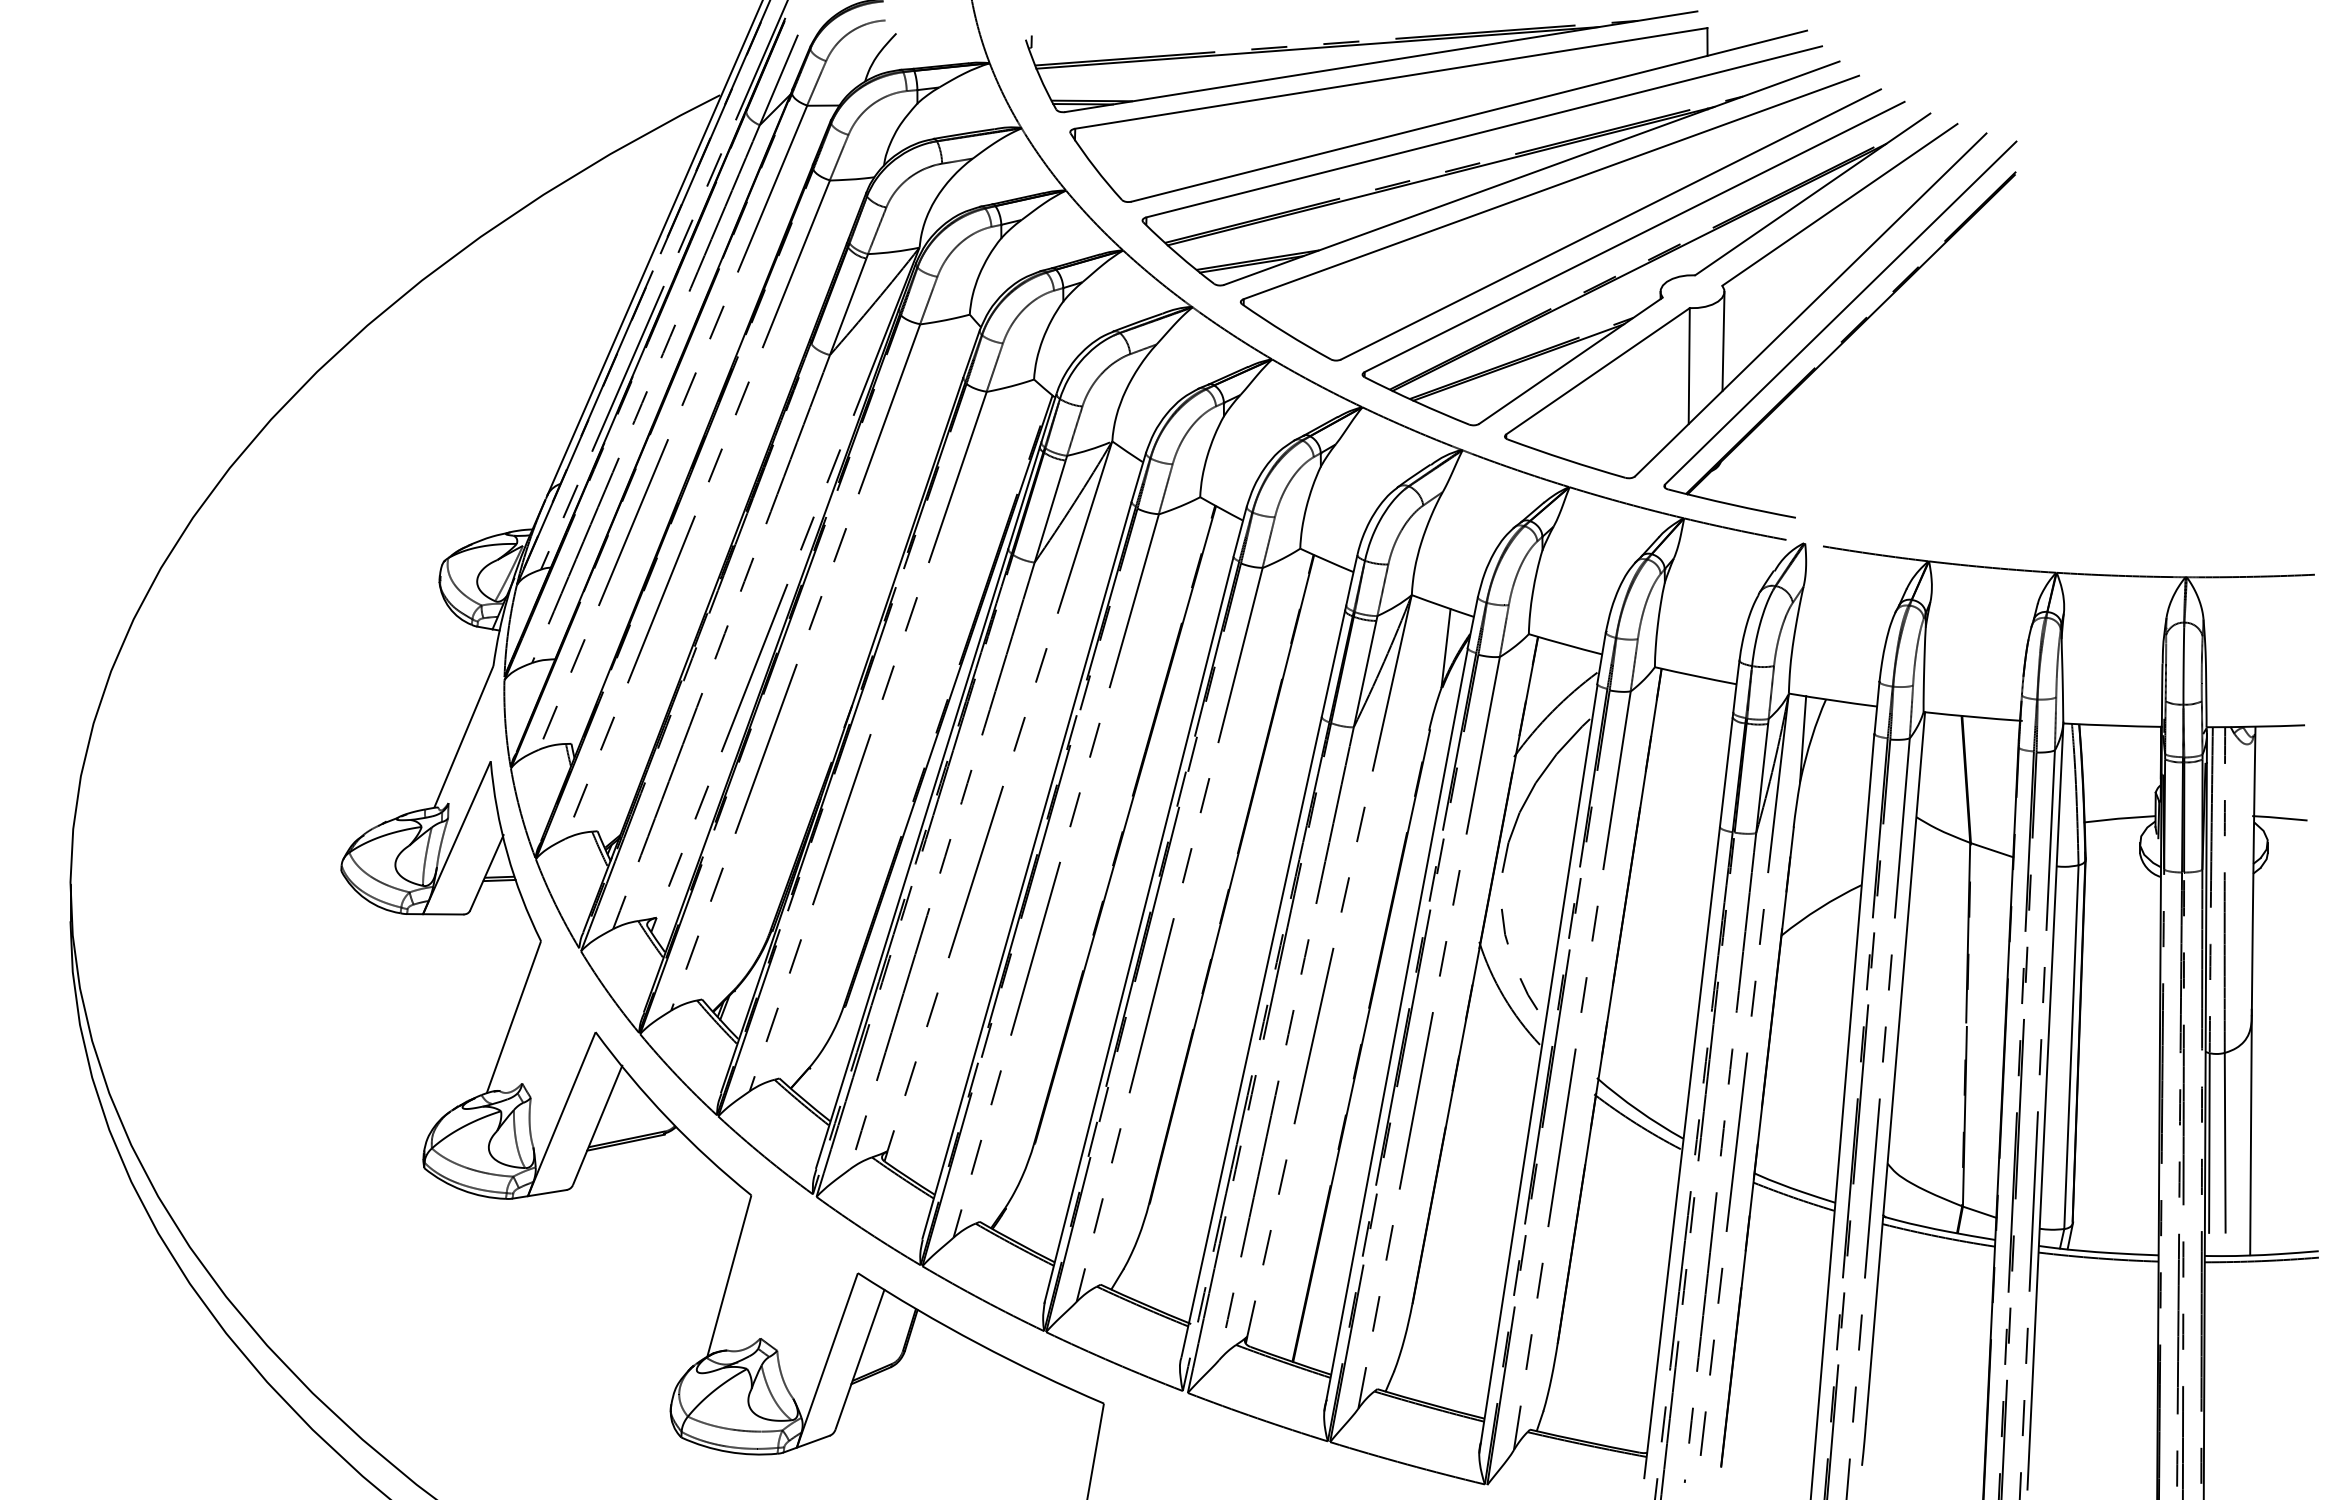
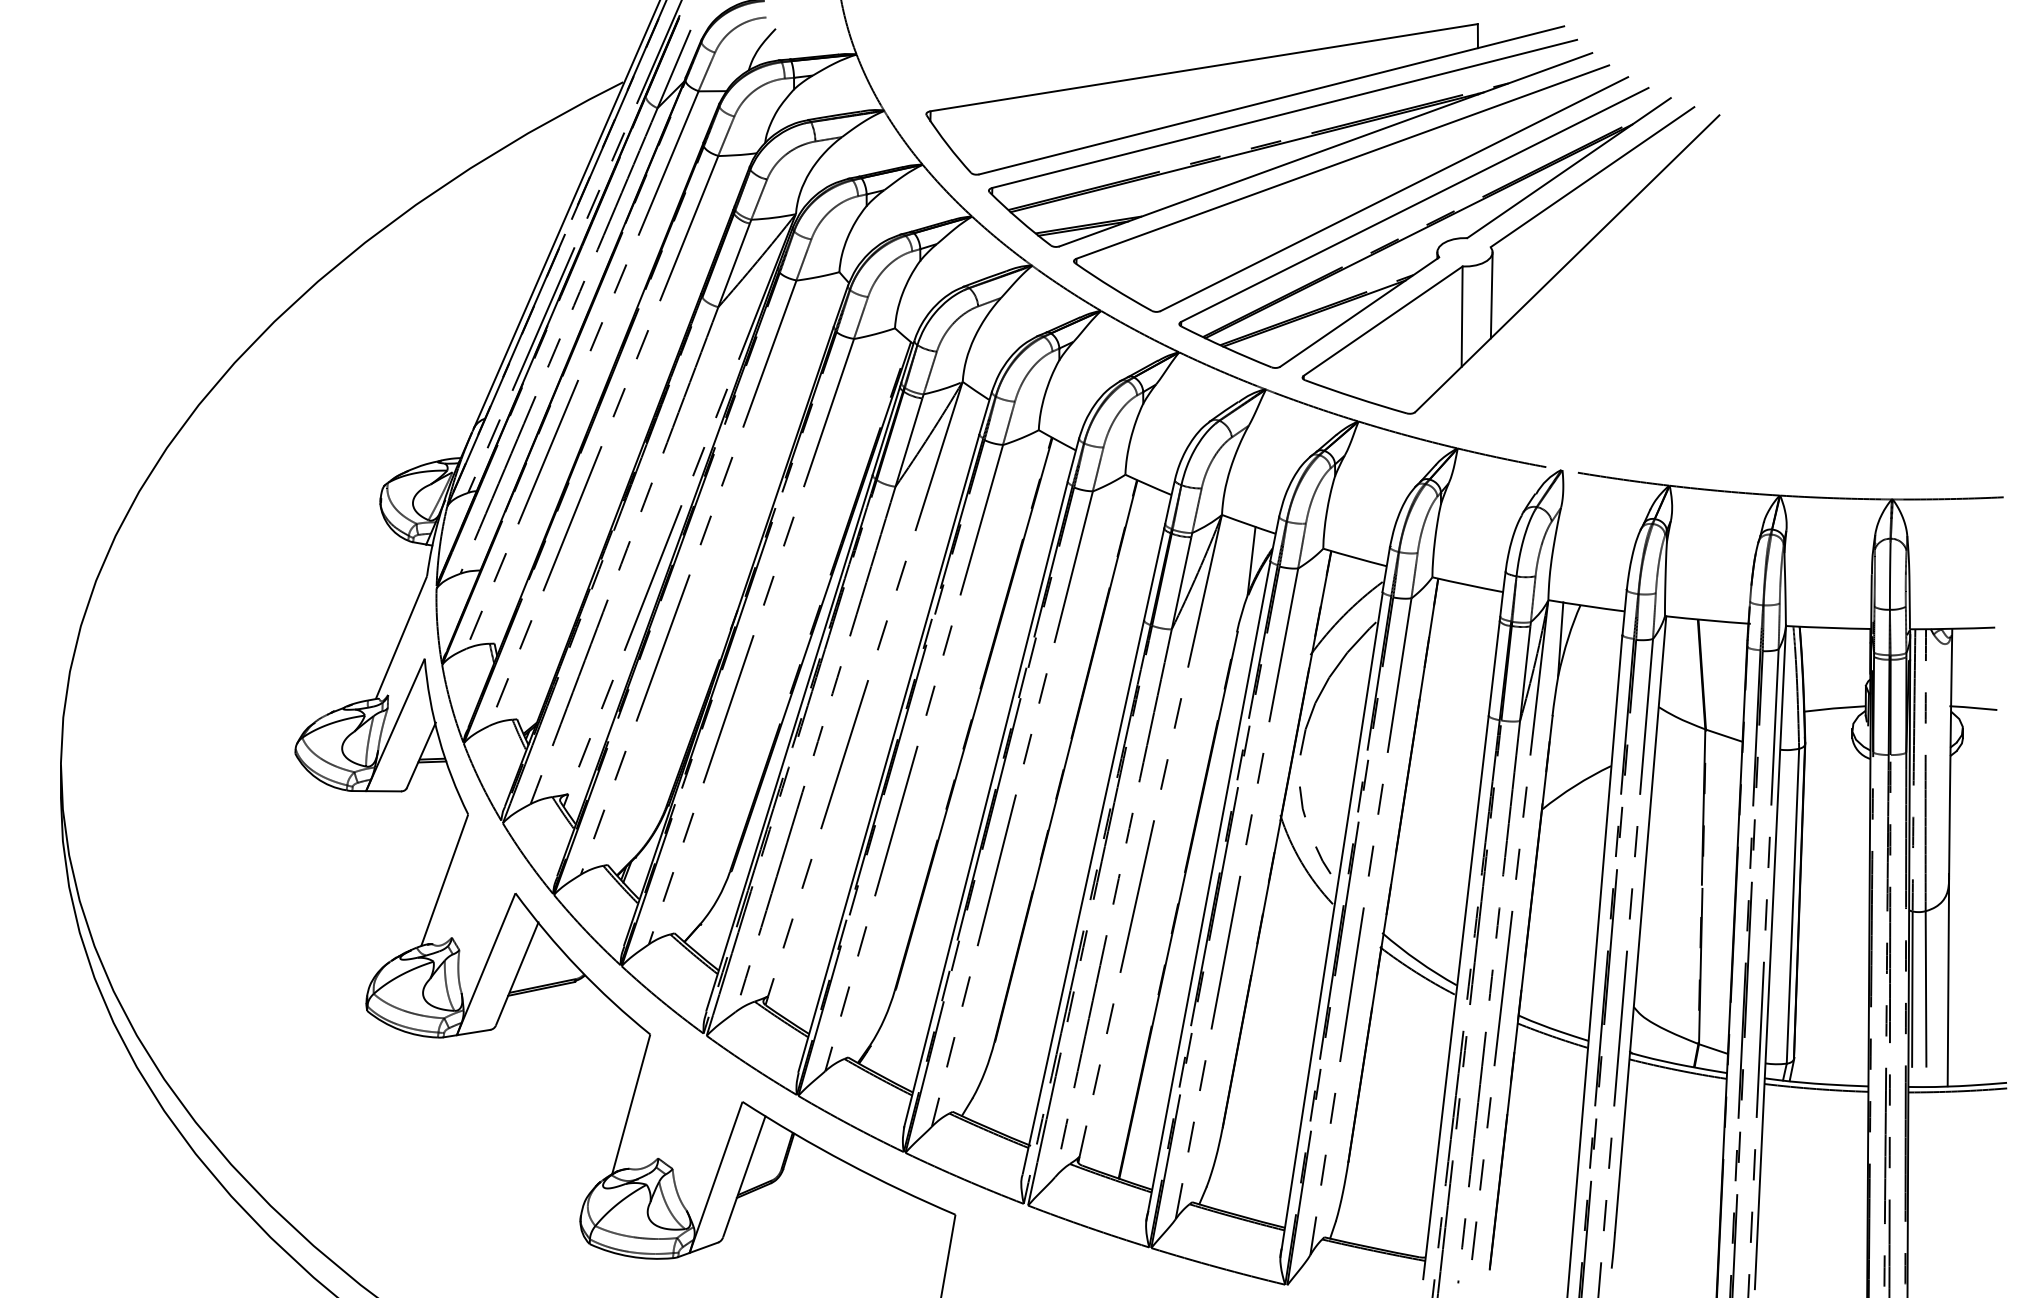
part: (1361, 61) -> (1178, 53), removed
part: (1845, 336) -> (1597, 291), removed

